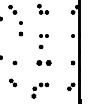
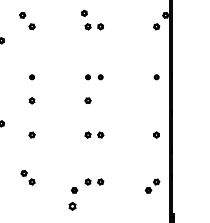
part: (20, 28) -> (31, 89), moved
part: (43, 62) -> (93, 133), size x0.62

